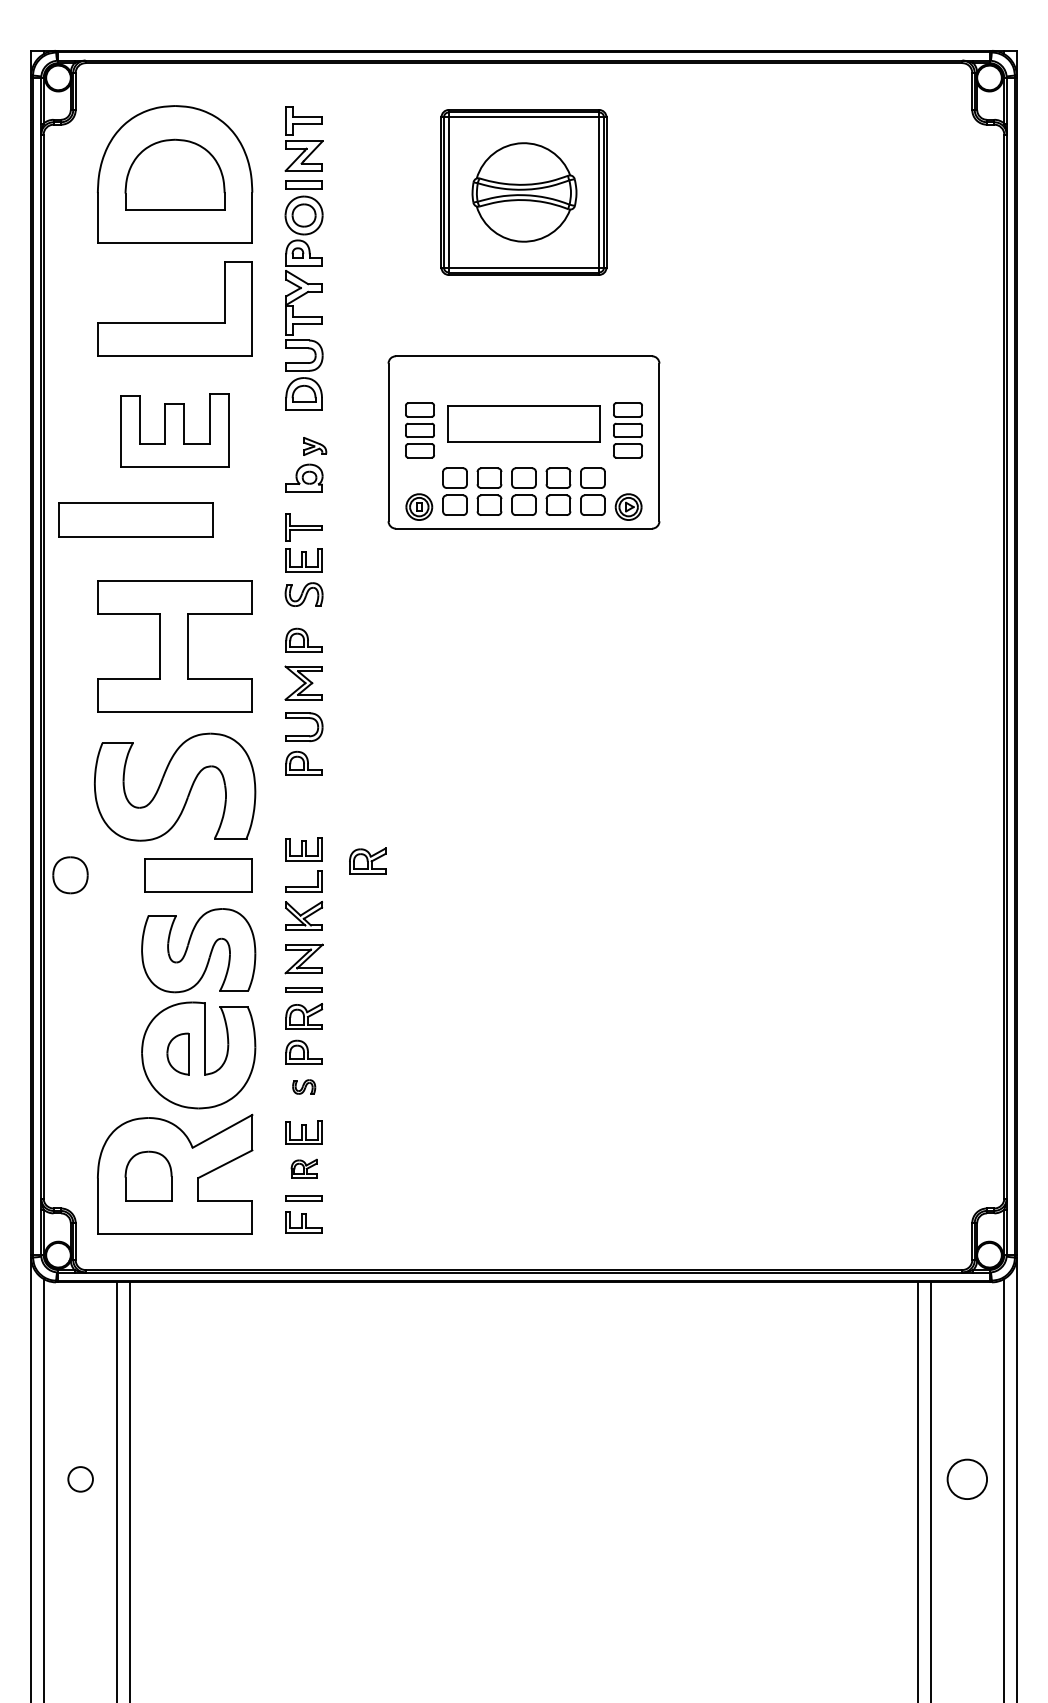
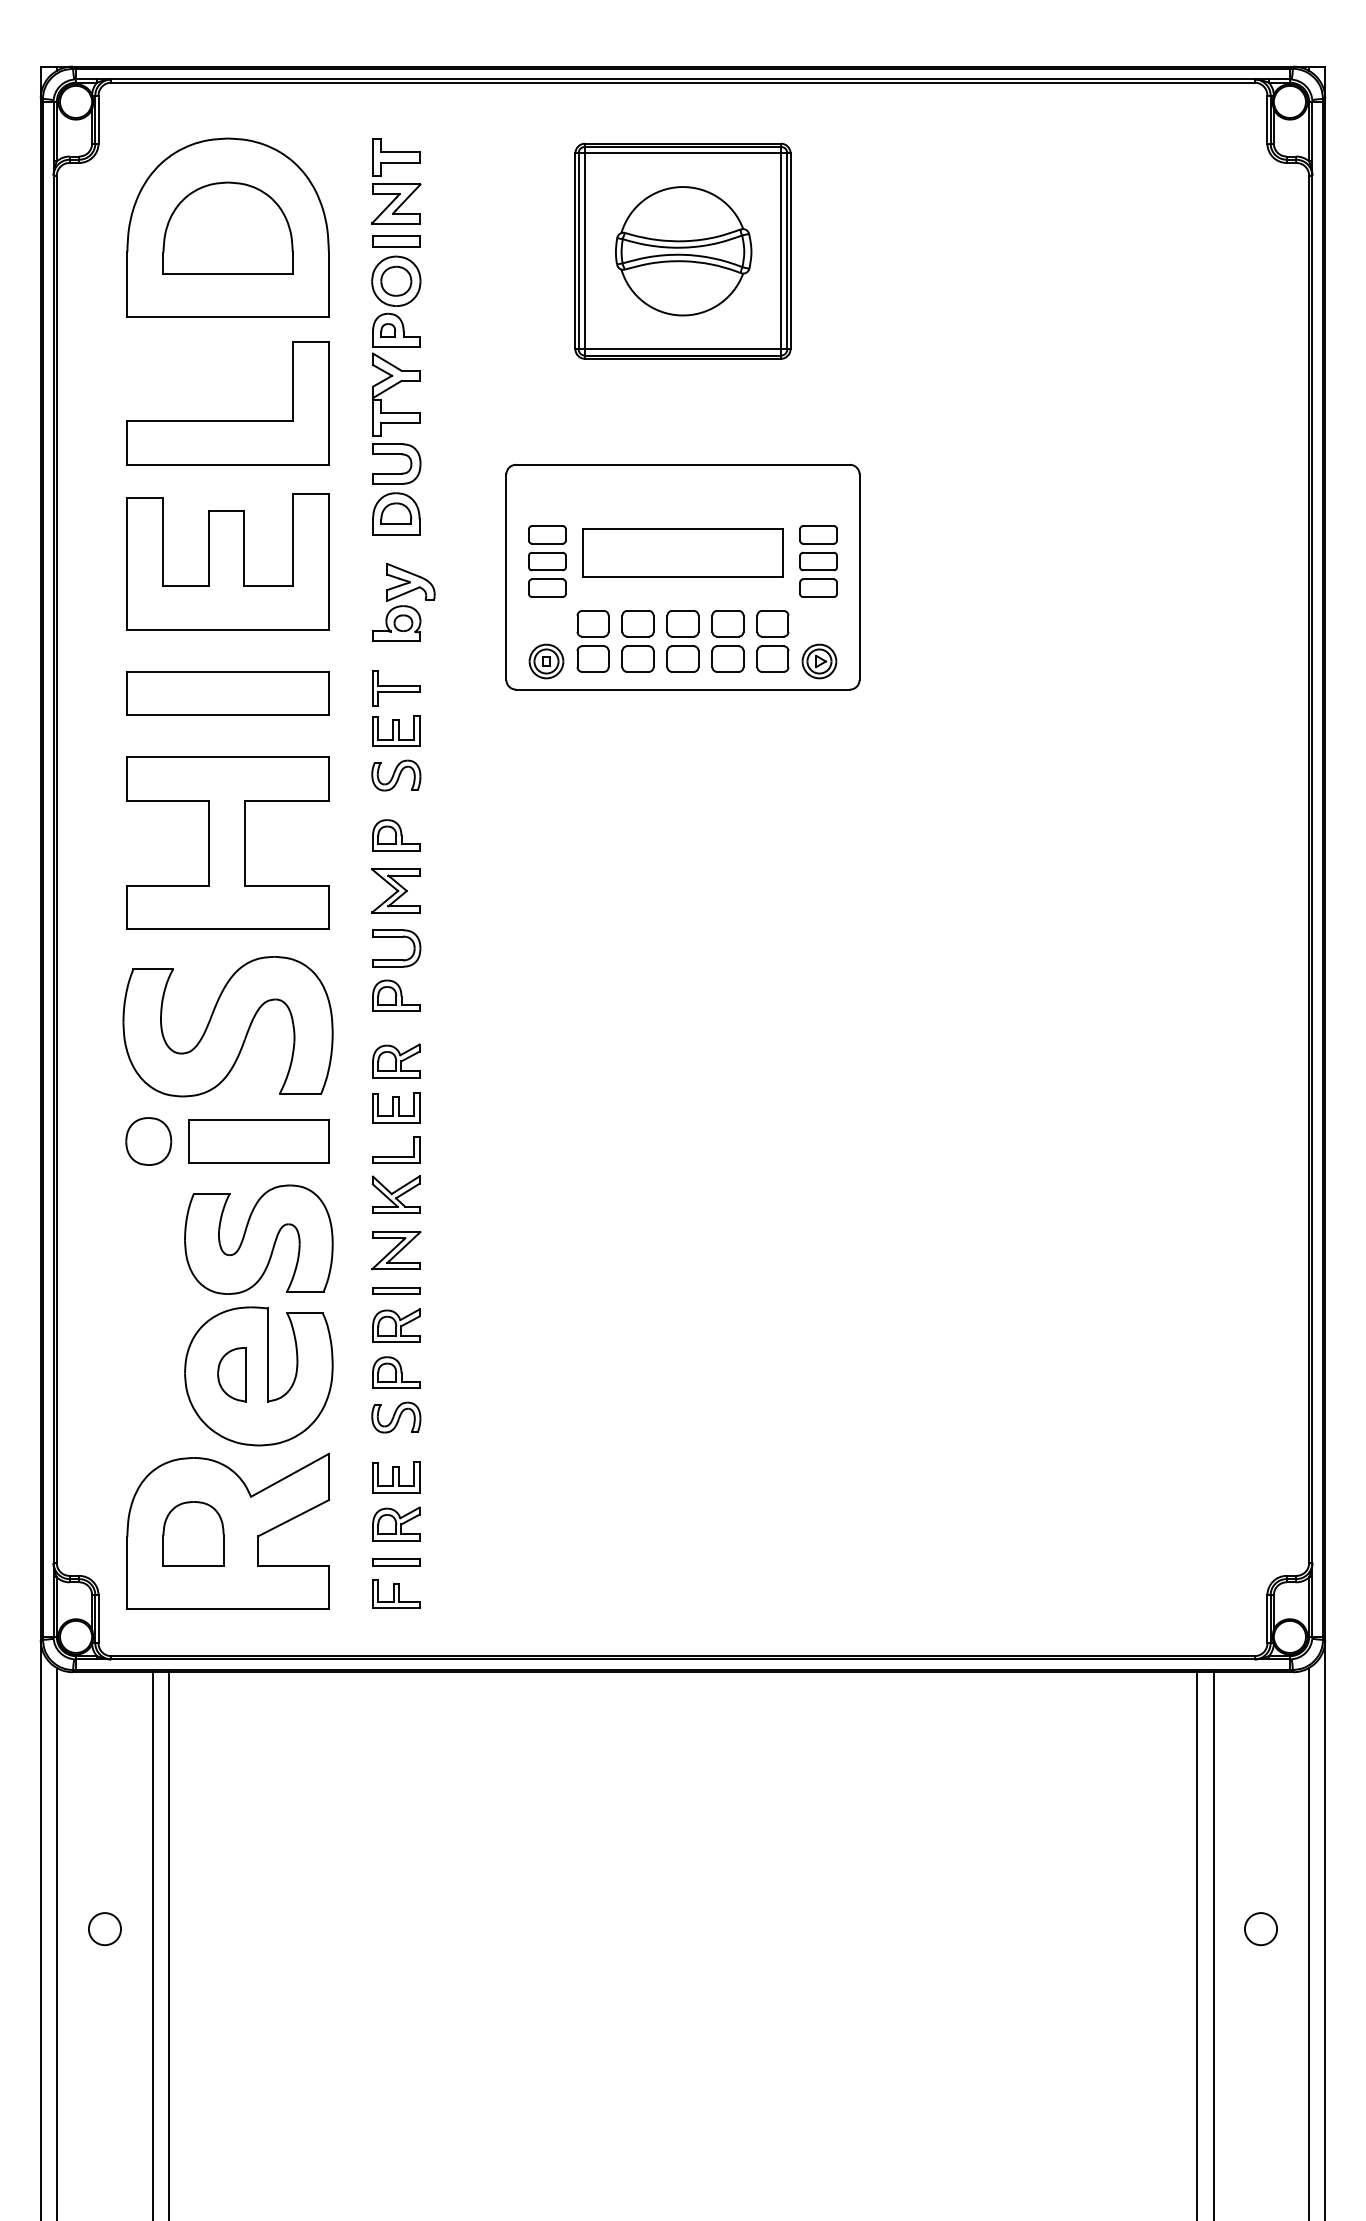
part: (174, 430) -> (227, 561), size x1.43
part: (314, 446) -> (410, 582), size x1.67
part: (135, 520) -> (227, 693), moved
part: (367, 860) -> (396, 1060), moved
part: (70, 875) -> (148, 1141), moved
part: (304, 1086) -> (396, 1417), size x1.67
part: (304, 1168) -> (396, 1523), size x1.43
circle: (966, 1479) -> (1260, 1929), size x0.62

